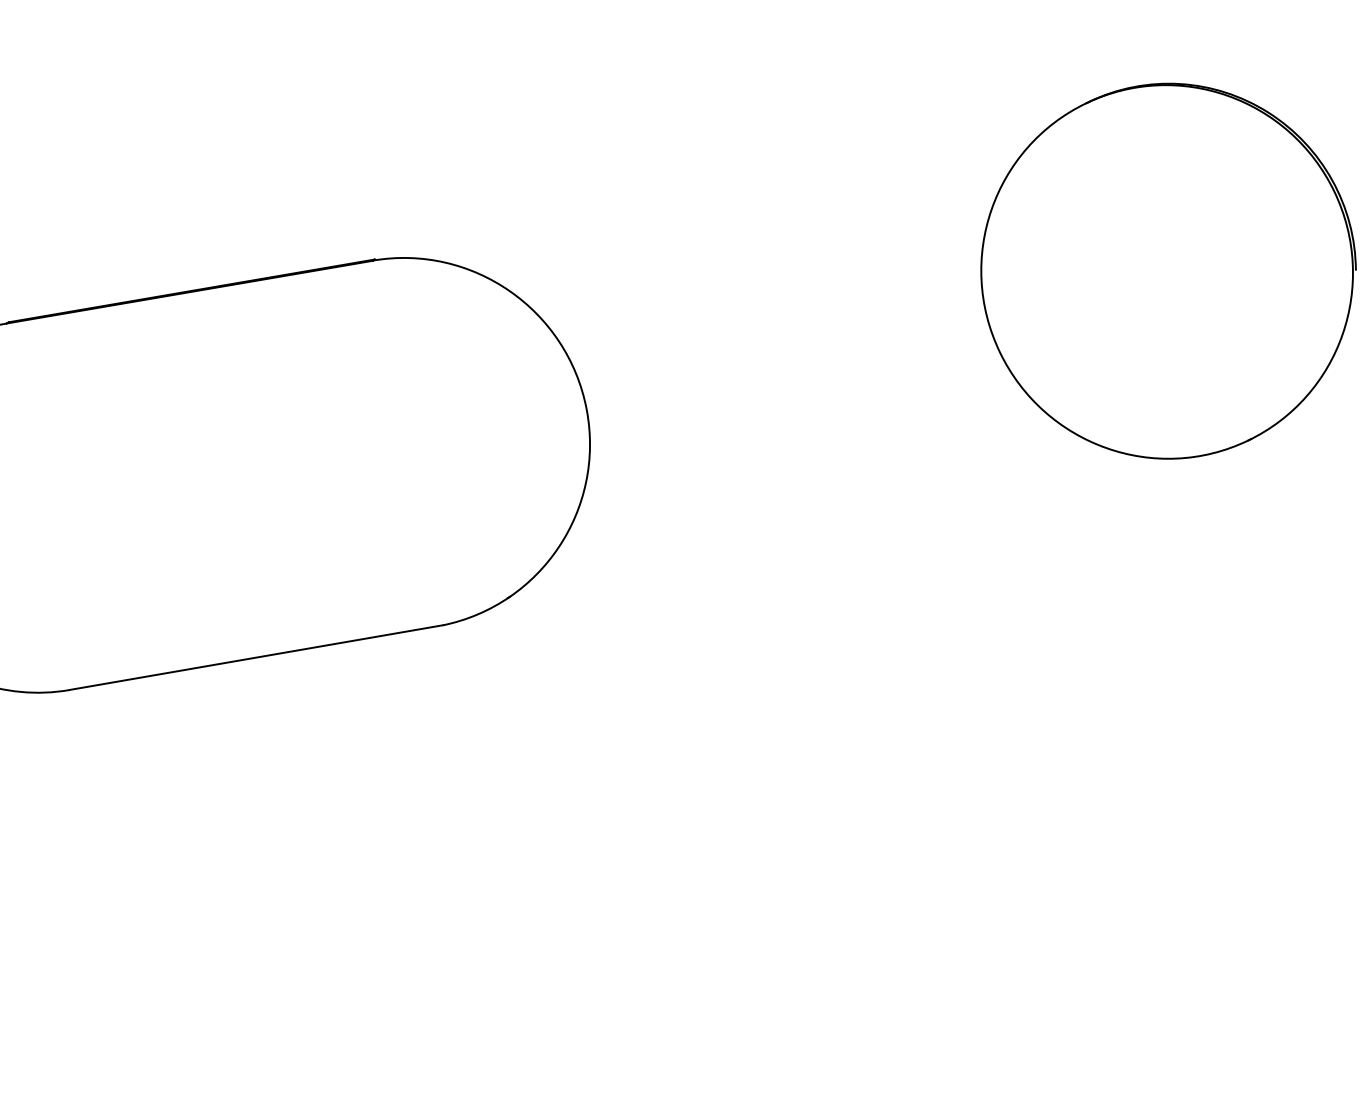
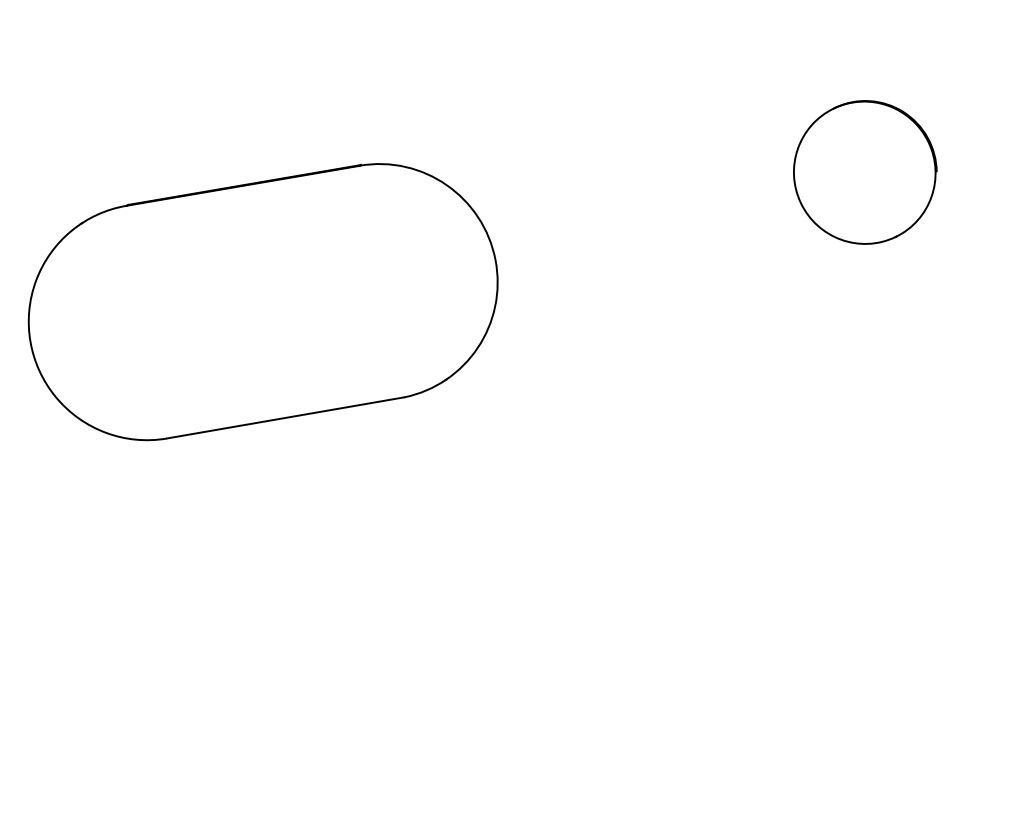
part: (1169, 271) -> (865, 172), size x0.6

